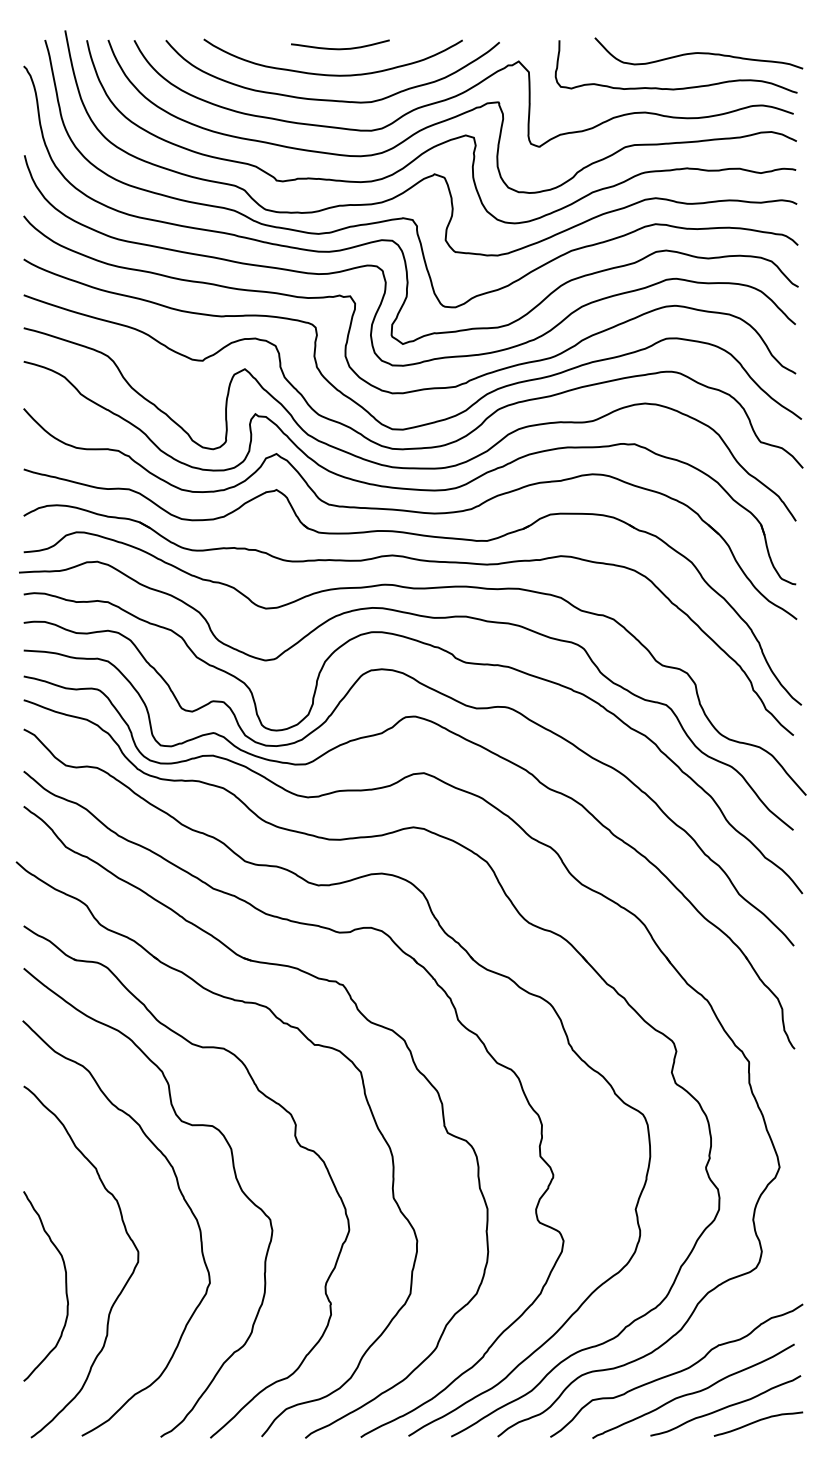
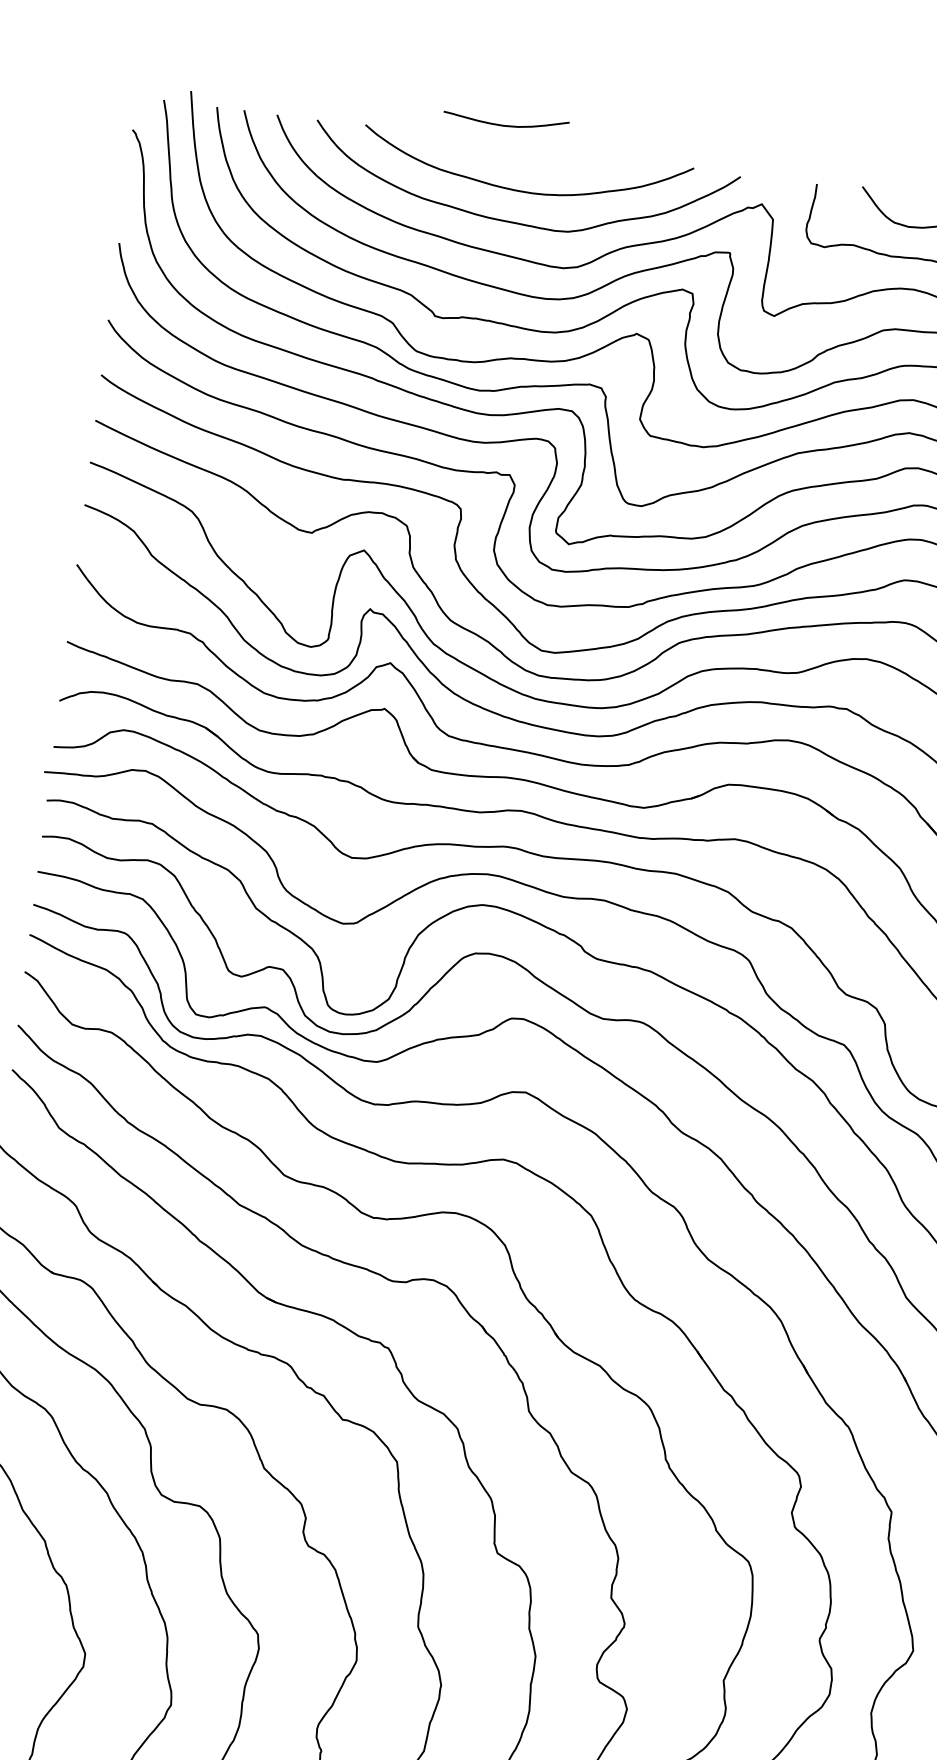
curve: (340, 48) -> (505, 125), moved

